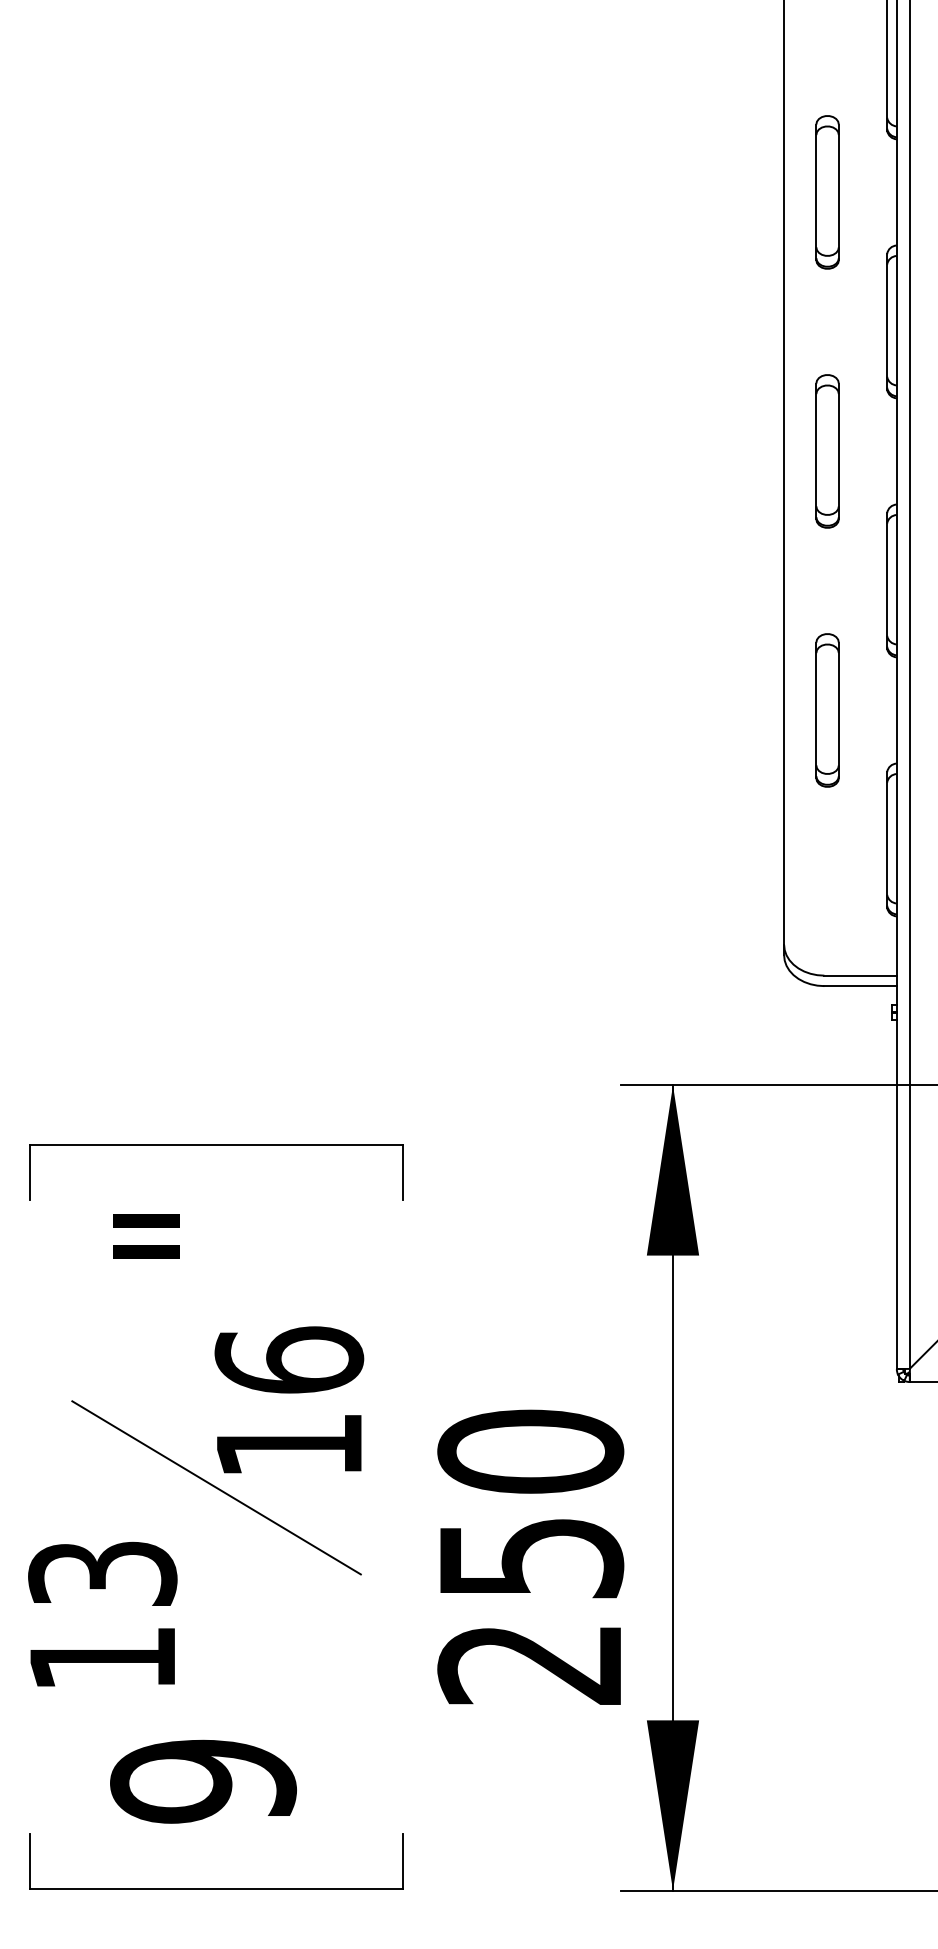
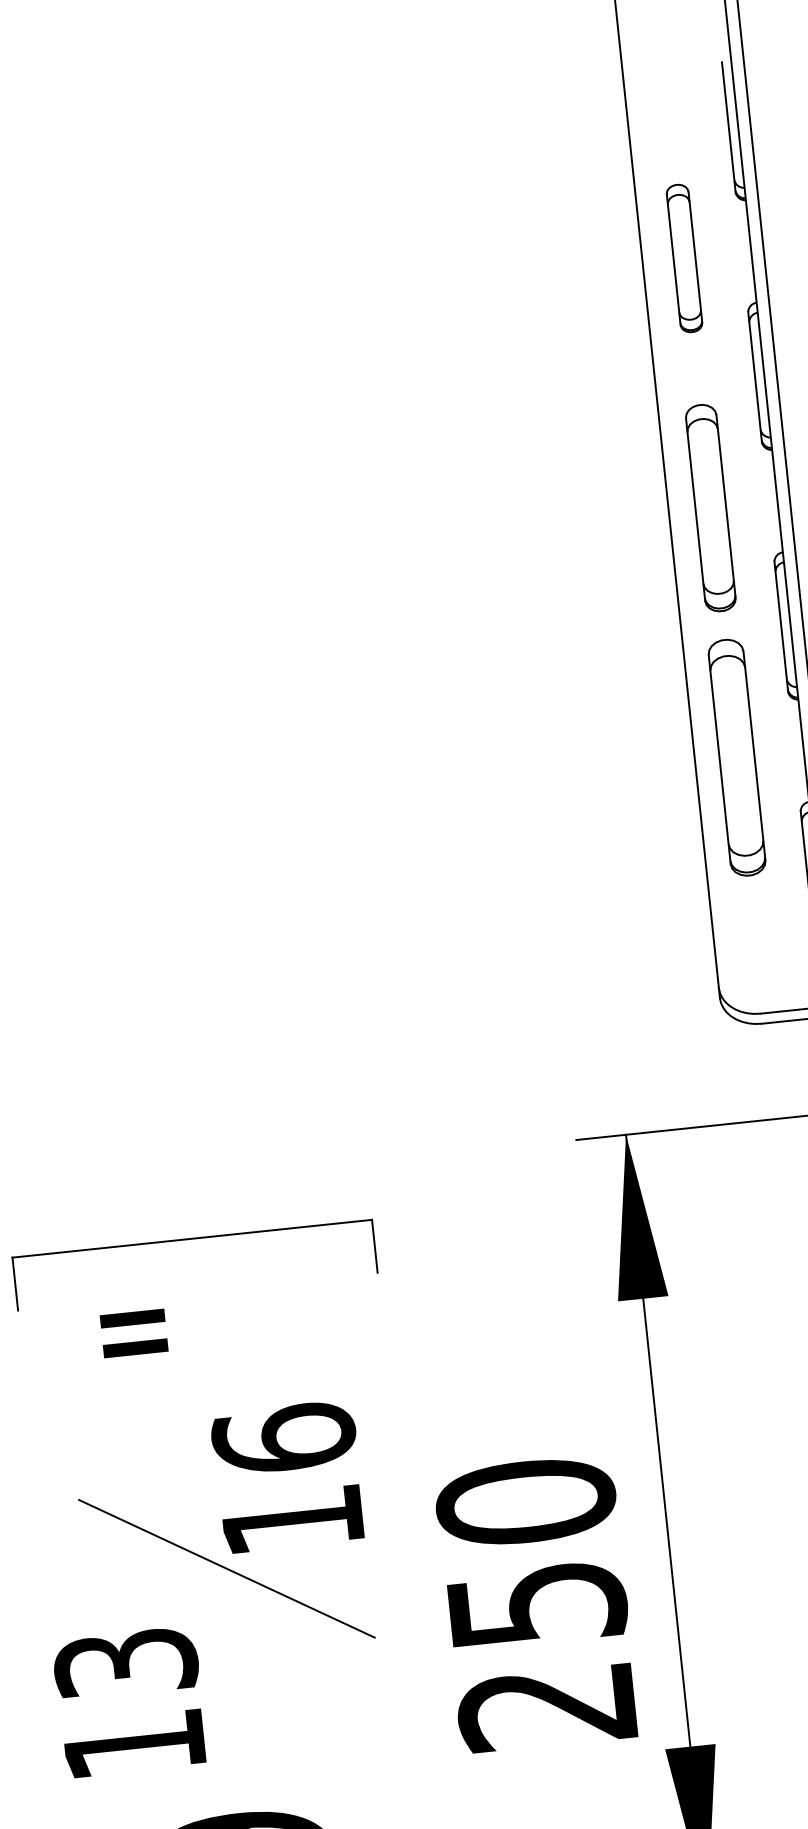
part: (827, 451) -> (710, 508), size x1.4
part: (827, 710) -> (736, 757), size x1.6

